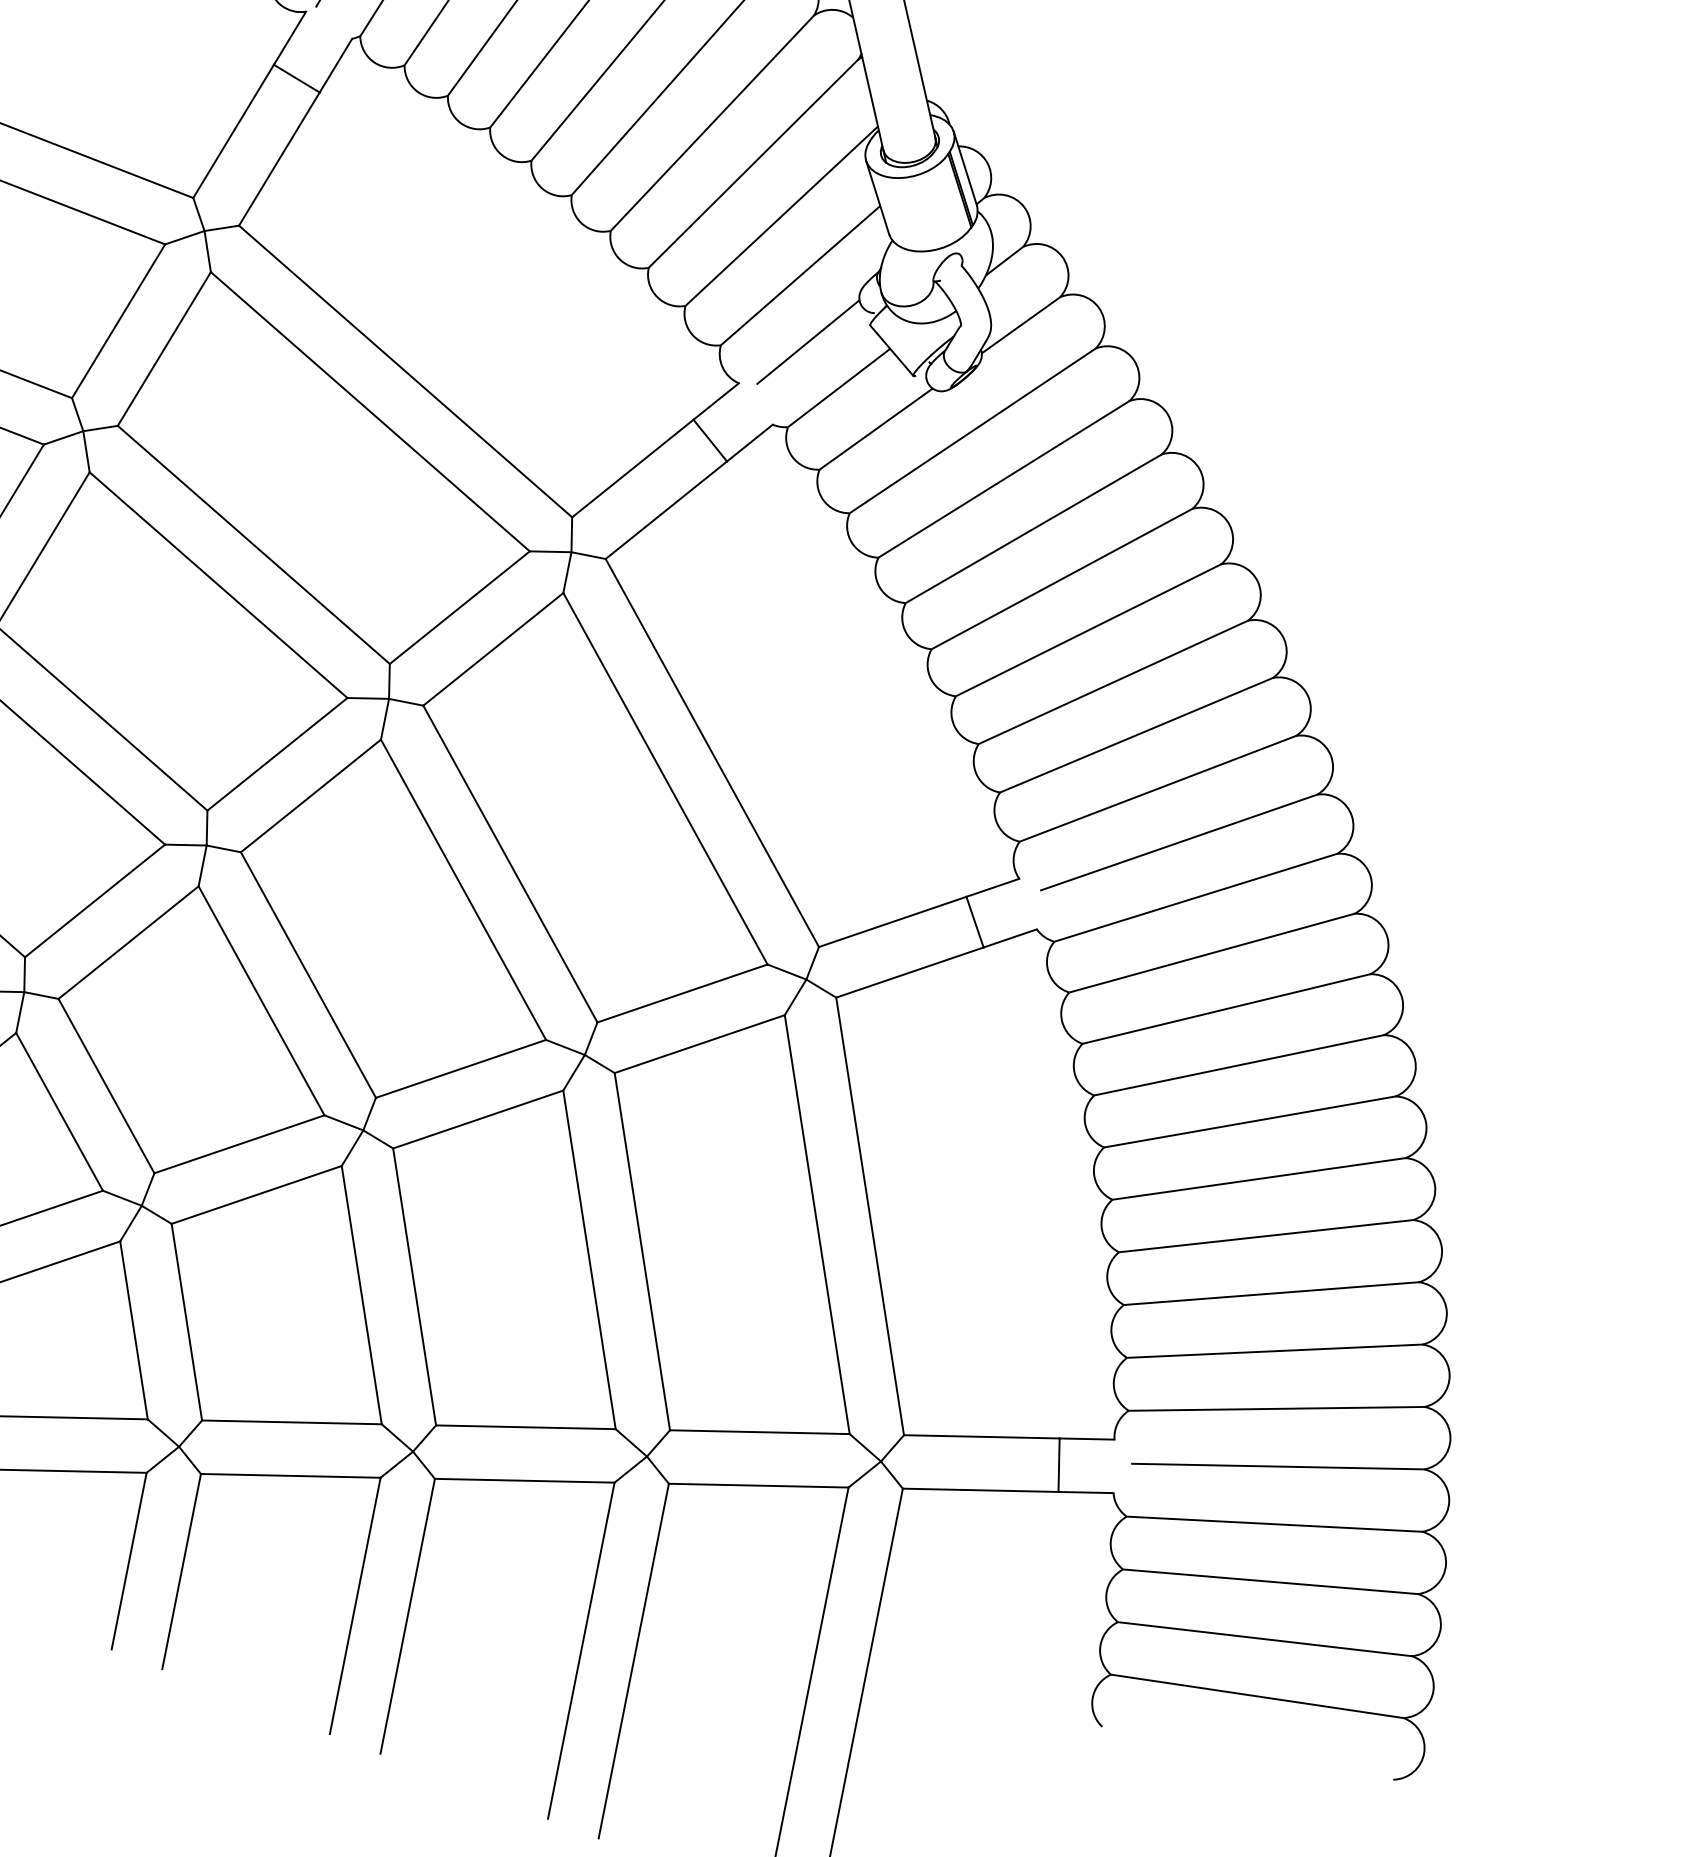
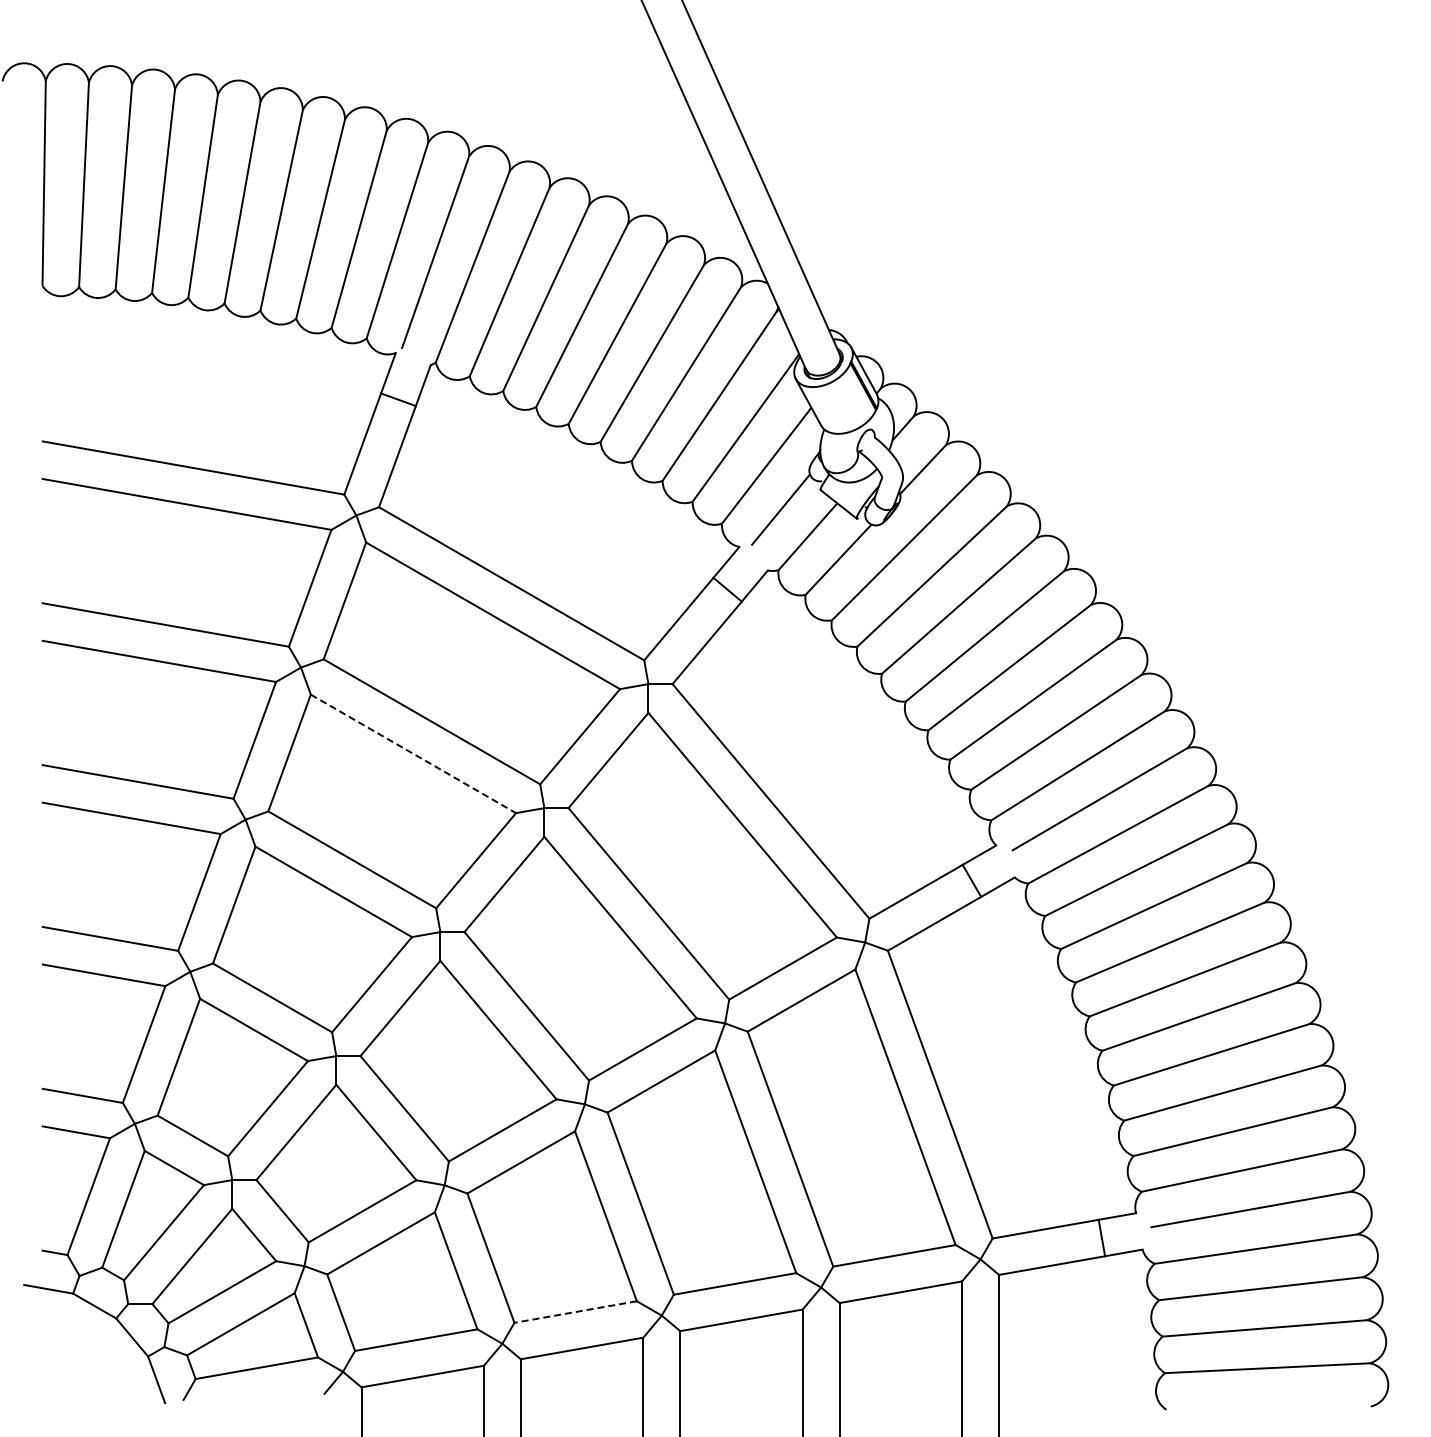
line: (218, 586) -> (413, 754), solid -> dashed
line: (291, 1422) -> (575, 1312), solid -> dashed

